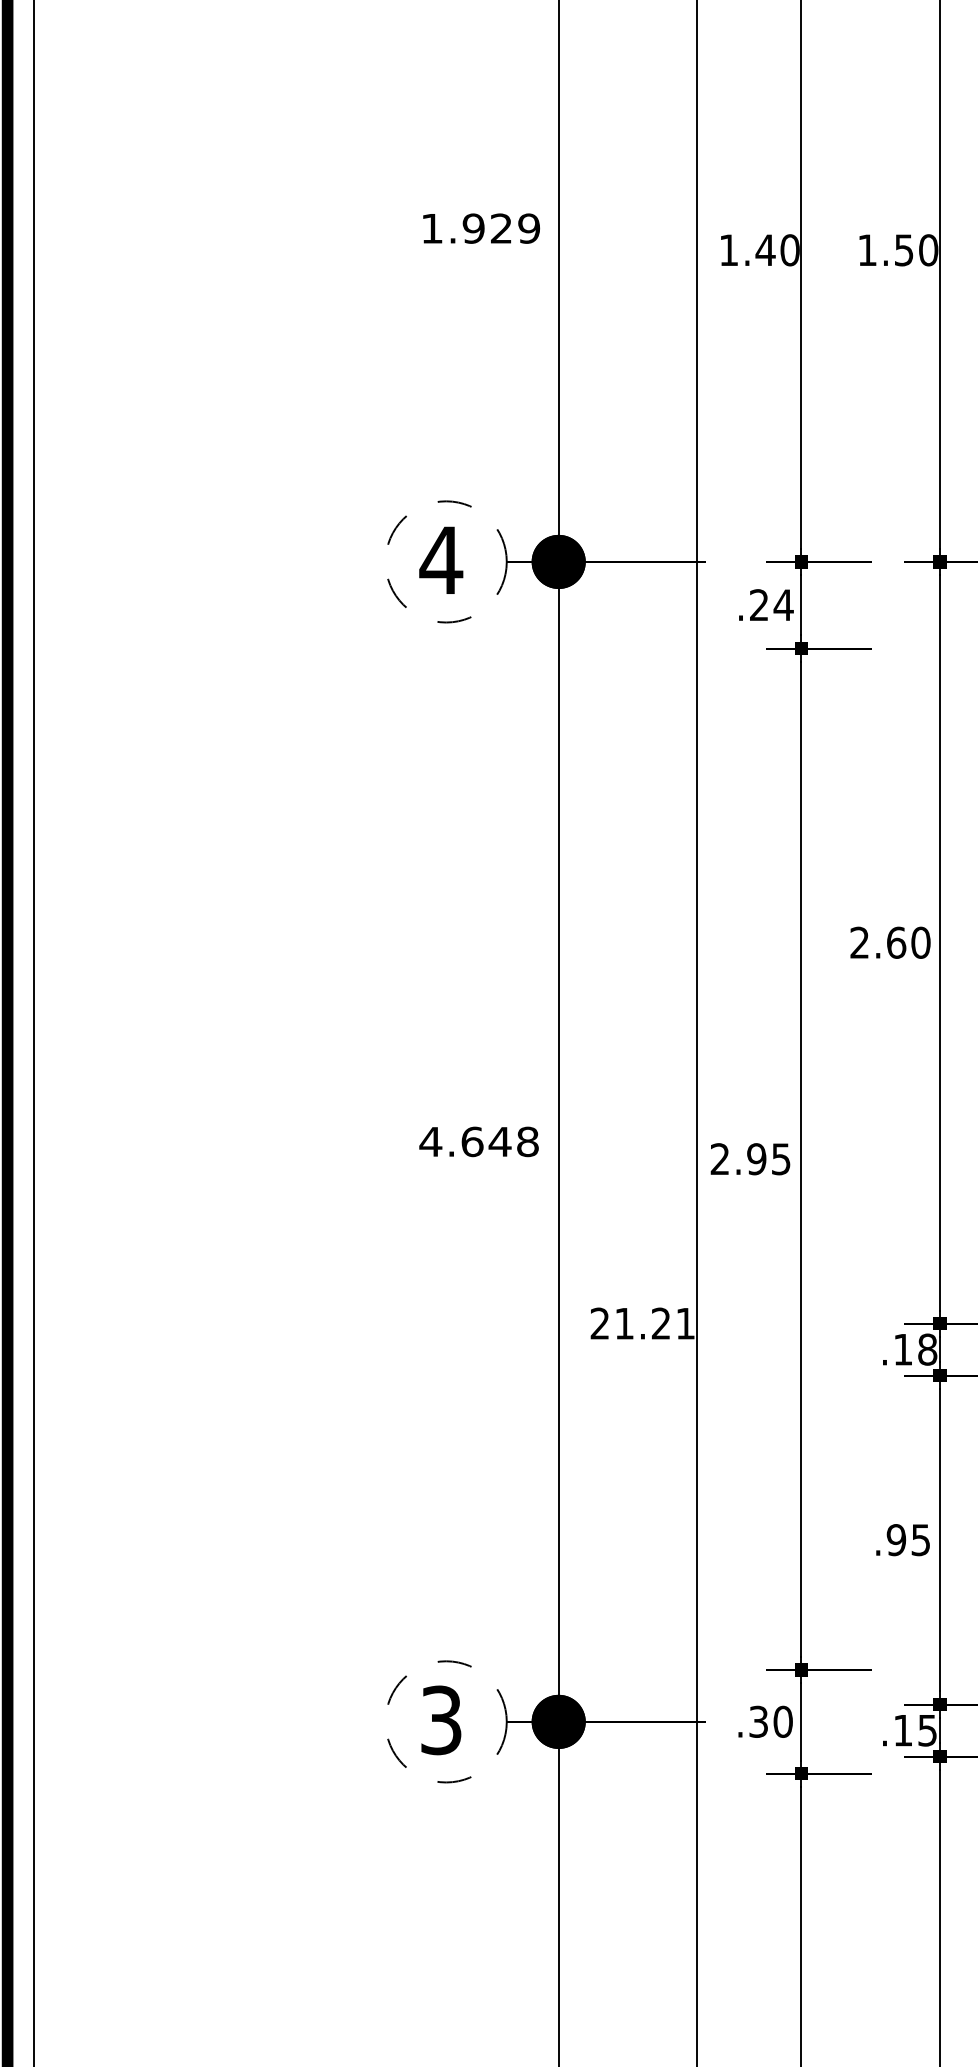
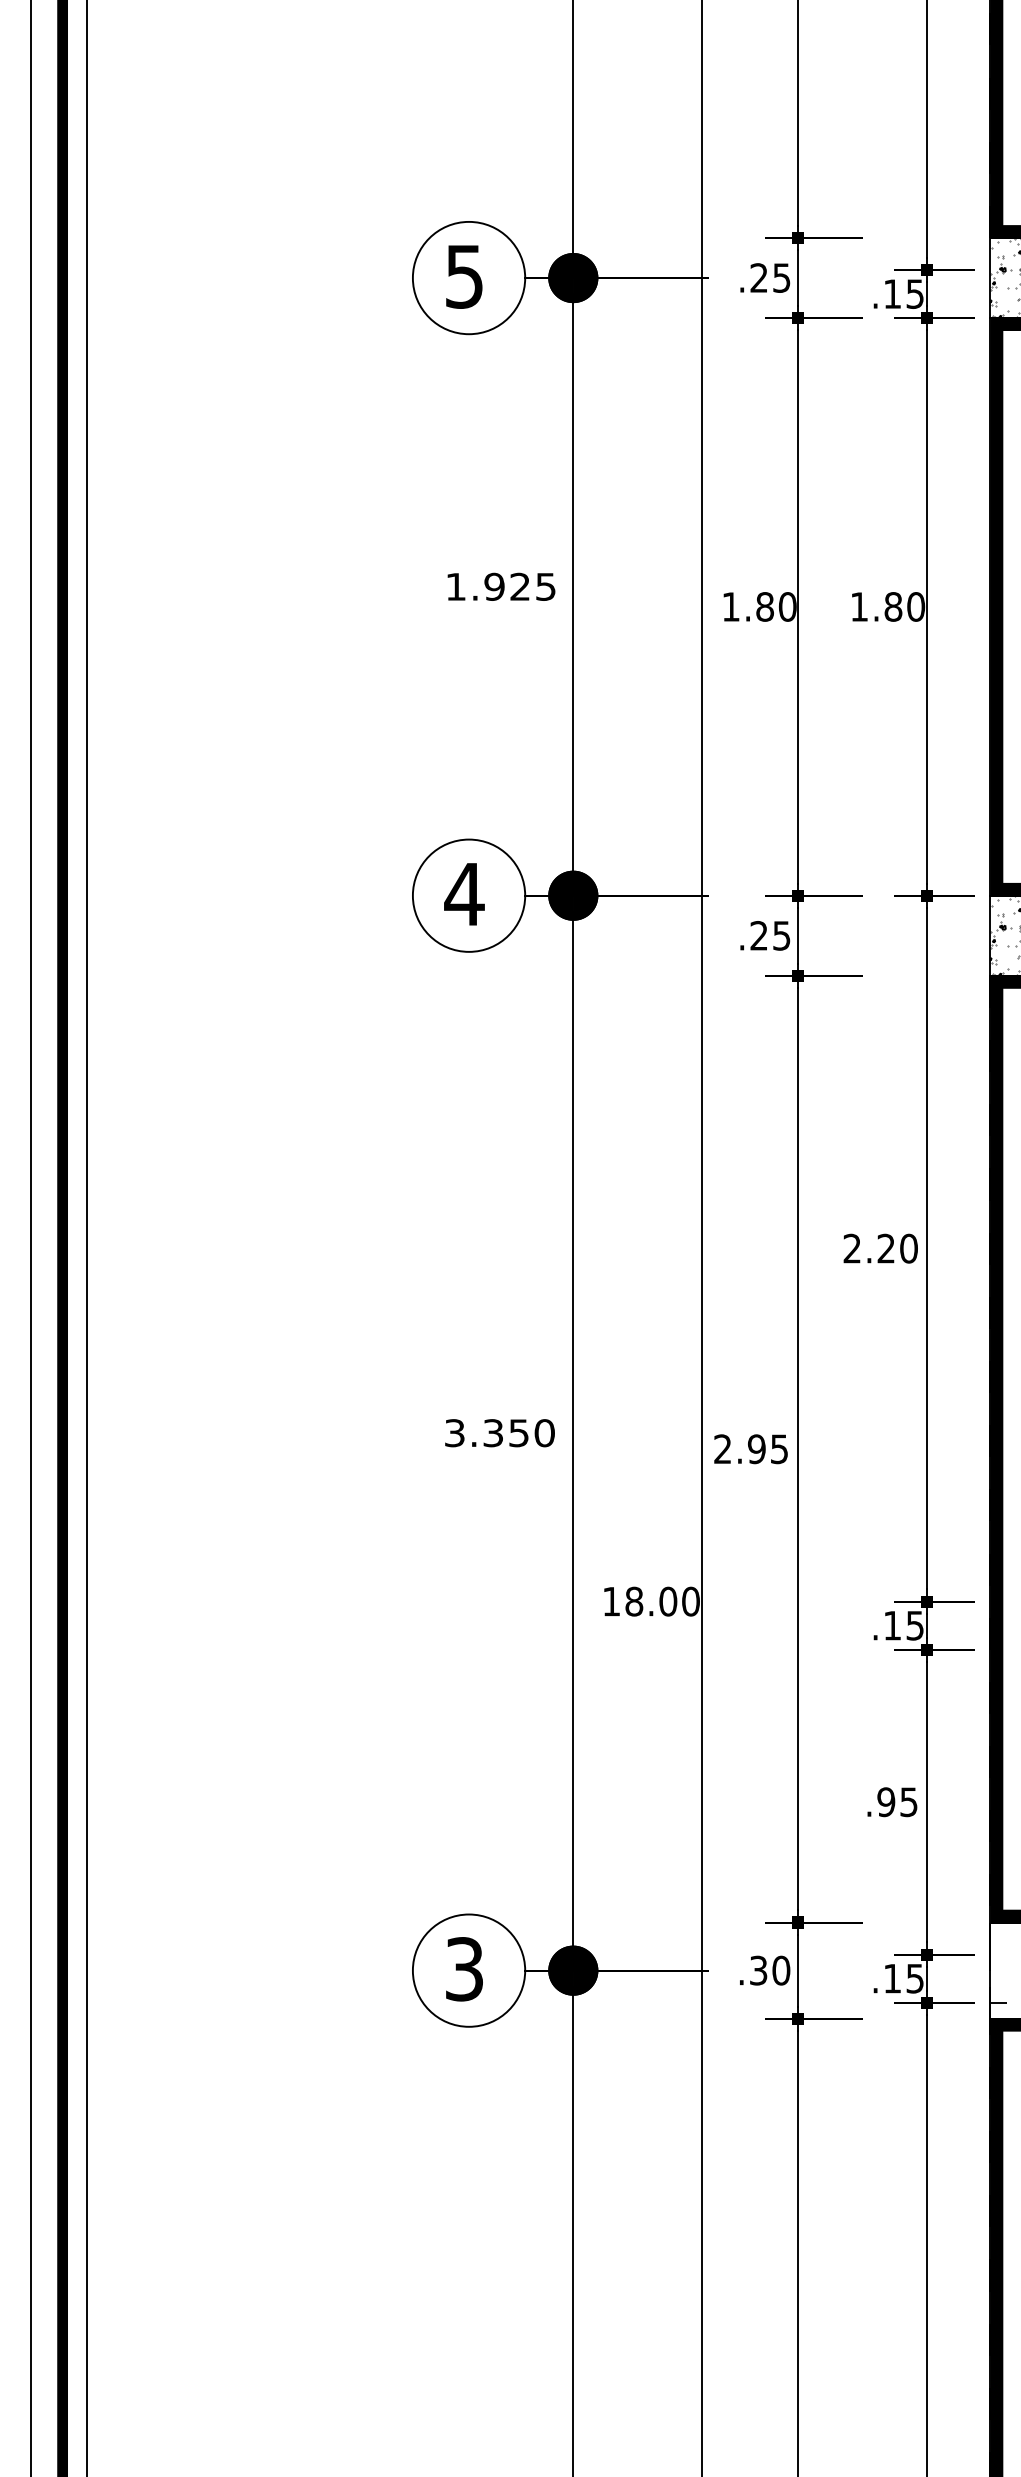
text: (528, 228) -> (545, 586), 1.929 -> 1.925
text: (765, 249) -> (764, 606), 1.40 -> 1.80
text: (904, 249) -> (893, 606), 1.50 -> 1.80
circle: (445, 561) -> (468, 895), dashed -> solid
text: (783, 604) -> (781, 935), .24 -> .25
text: (896, 942) -> (886, 1248), 2.60 -> 2.20
text: (479, 1142) -> (499, 1433), 4.648 -> 3.350
text: (643, 1323) -> (651, 1601), 21.21 -> 18.00
text: (927, 1349) -> (915, 1625), .18 -> .15
circle: (445, 1721) -> (468, 1970), dashed -> solid

